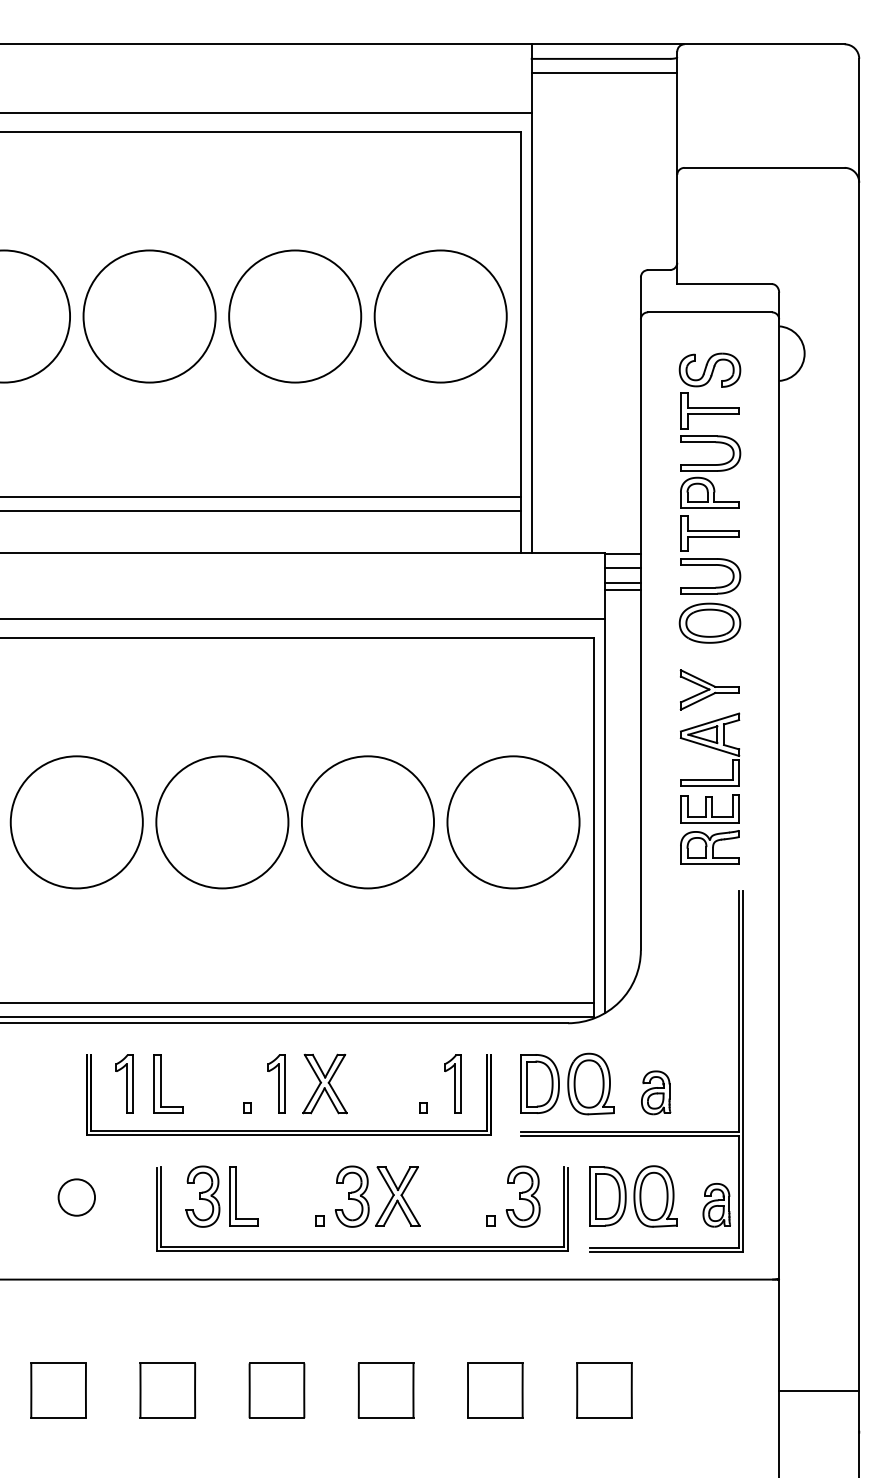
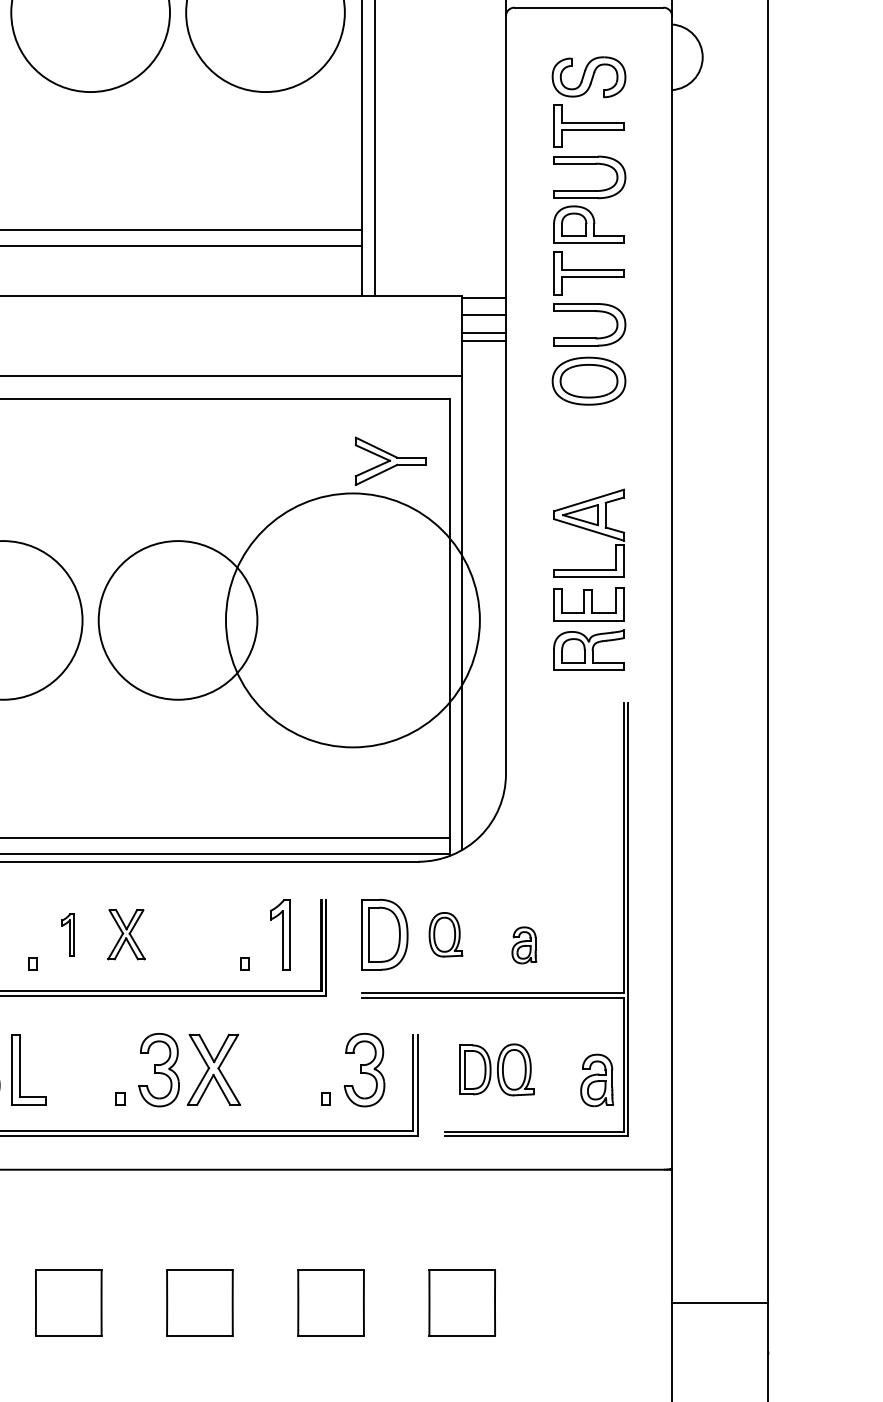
part: (709, 689) -> (390, 460), moved
circle: (513, 822) -> (352, 620), size x1.6
part: (276, 1083) -> (68, 934), size x0.6
part: (324, 1083) -> (125, 934), size x0.7
part: (590, 1083) -> (445, 934), size x0.6
part: (656, 1092) -> (524, 944), size x0.7
part: (633, 1196) -> (497, 1069), size x0.7

